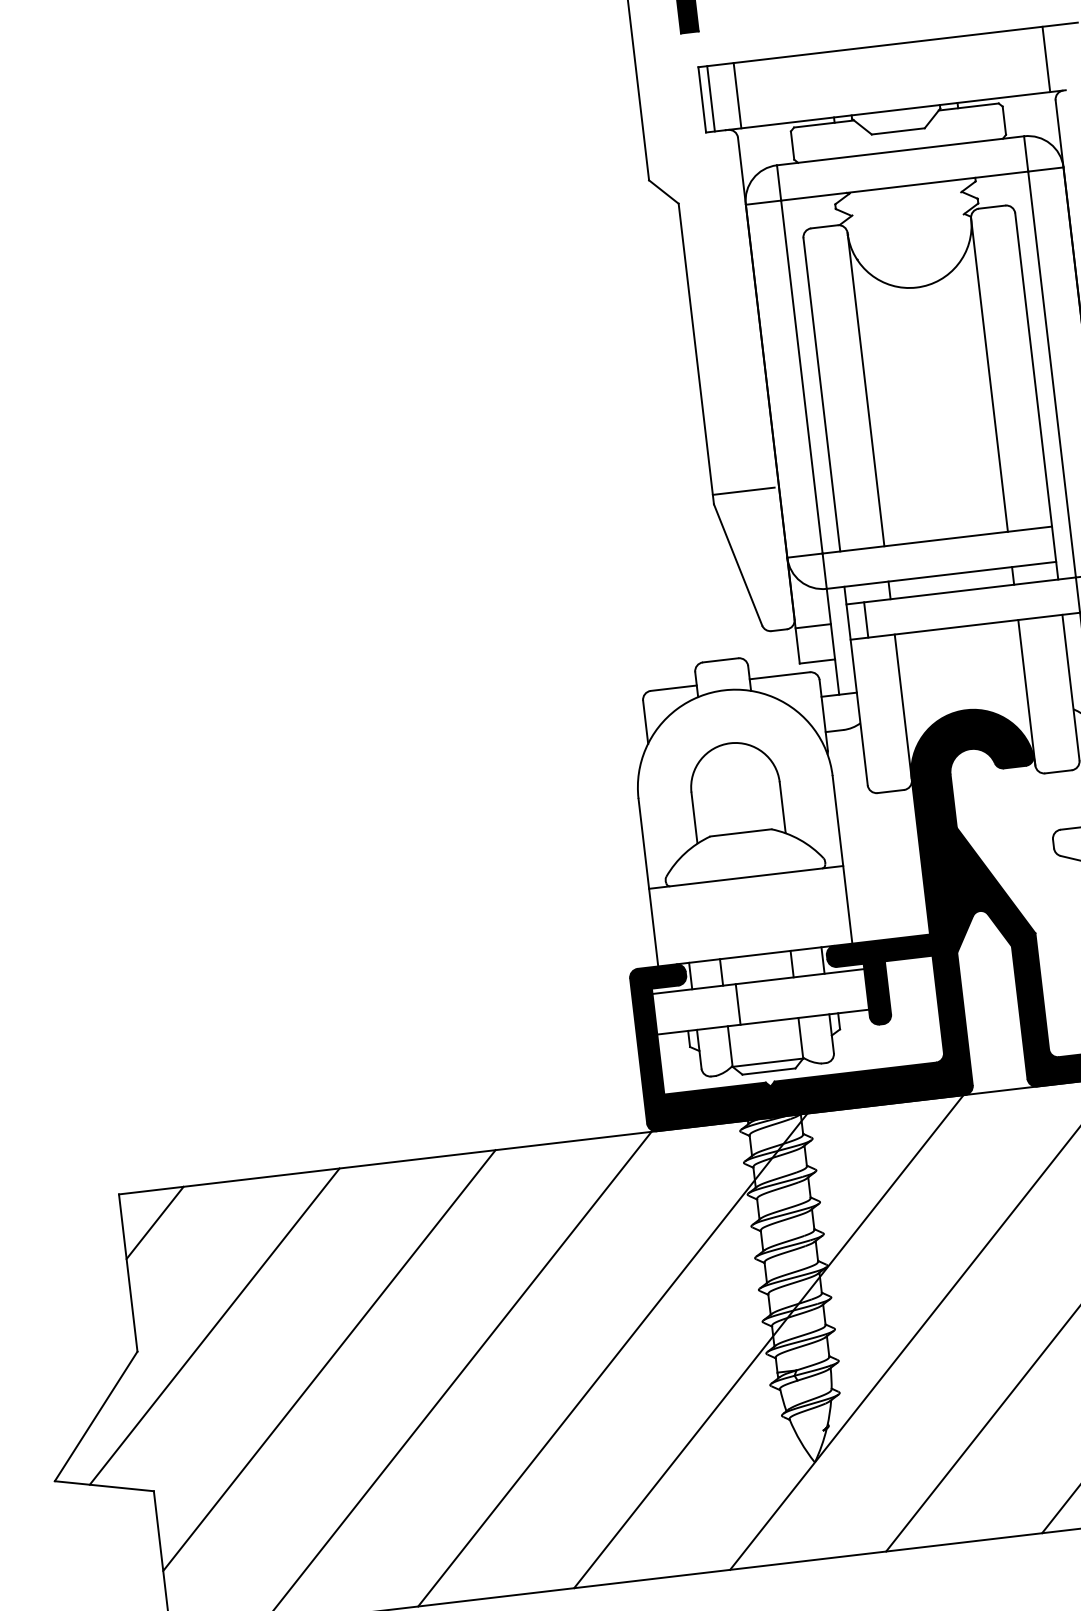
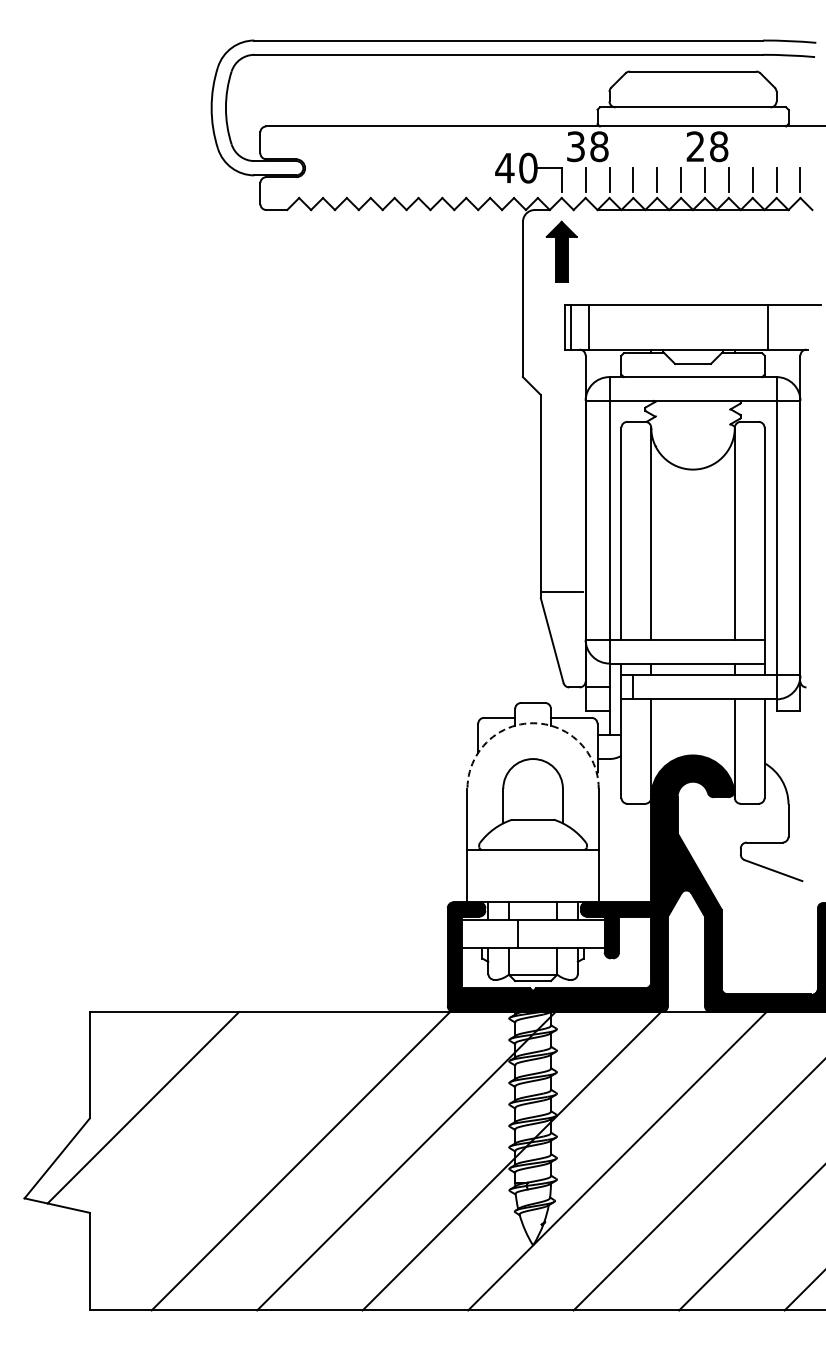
line: (1046, 59) -> (768, 327), moved
arc: (724, 690) -> (533, 723), solid -> dashed
line: (154, 1222) -> (111, 1033), removed
line: (328, 1360) -> (216, 1139), removed

